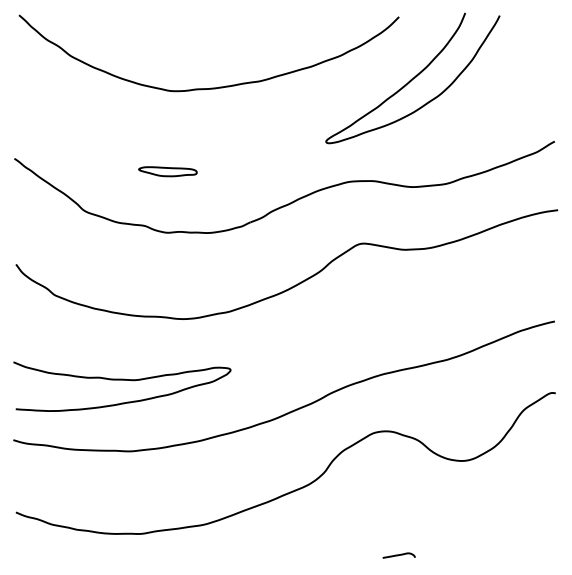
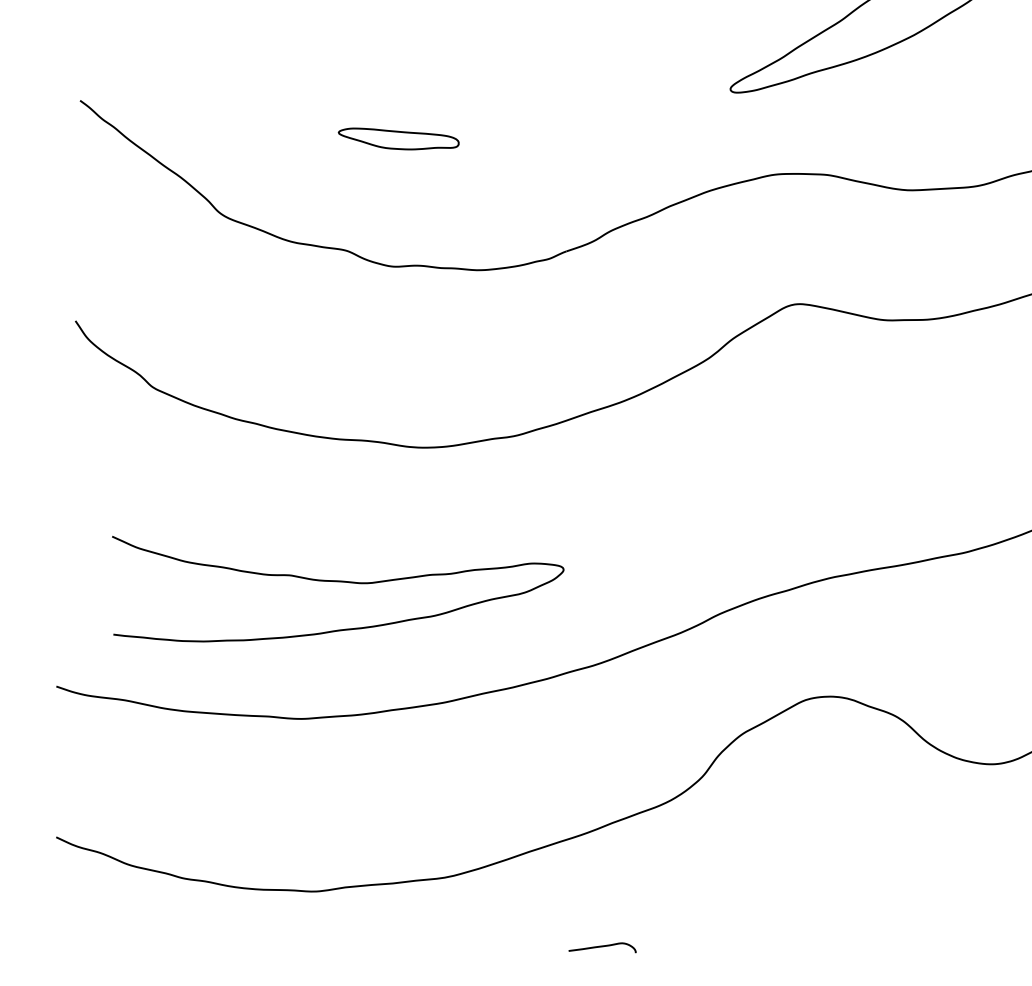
curve: (122, 380) -> (337, 582), moved
curve: (398, 555) -> (601, 947), moved

